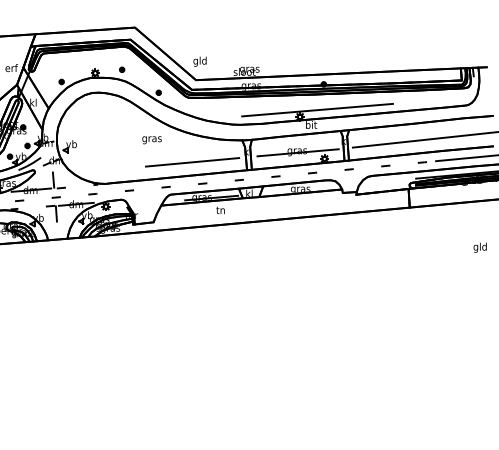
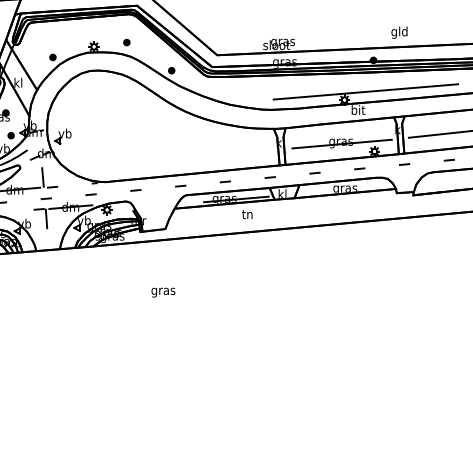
text: (199, 61) -> (398, 32), moved
text: (151, 140) -> (162, 292), moved
line: (192, 162) -> (212, 155), removed

